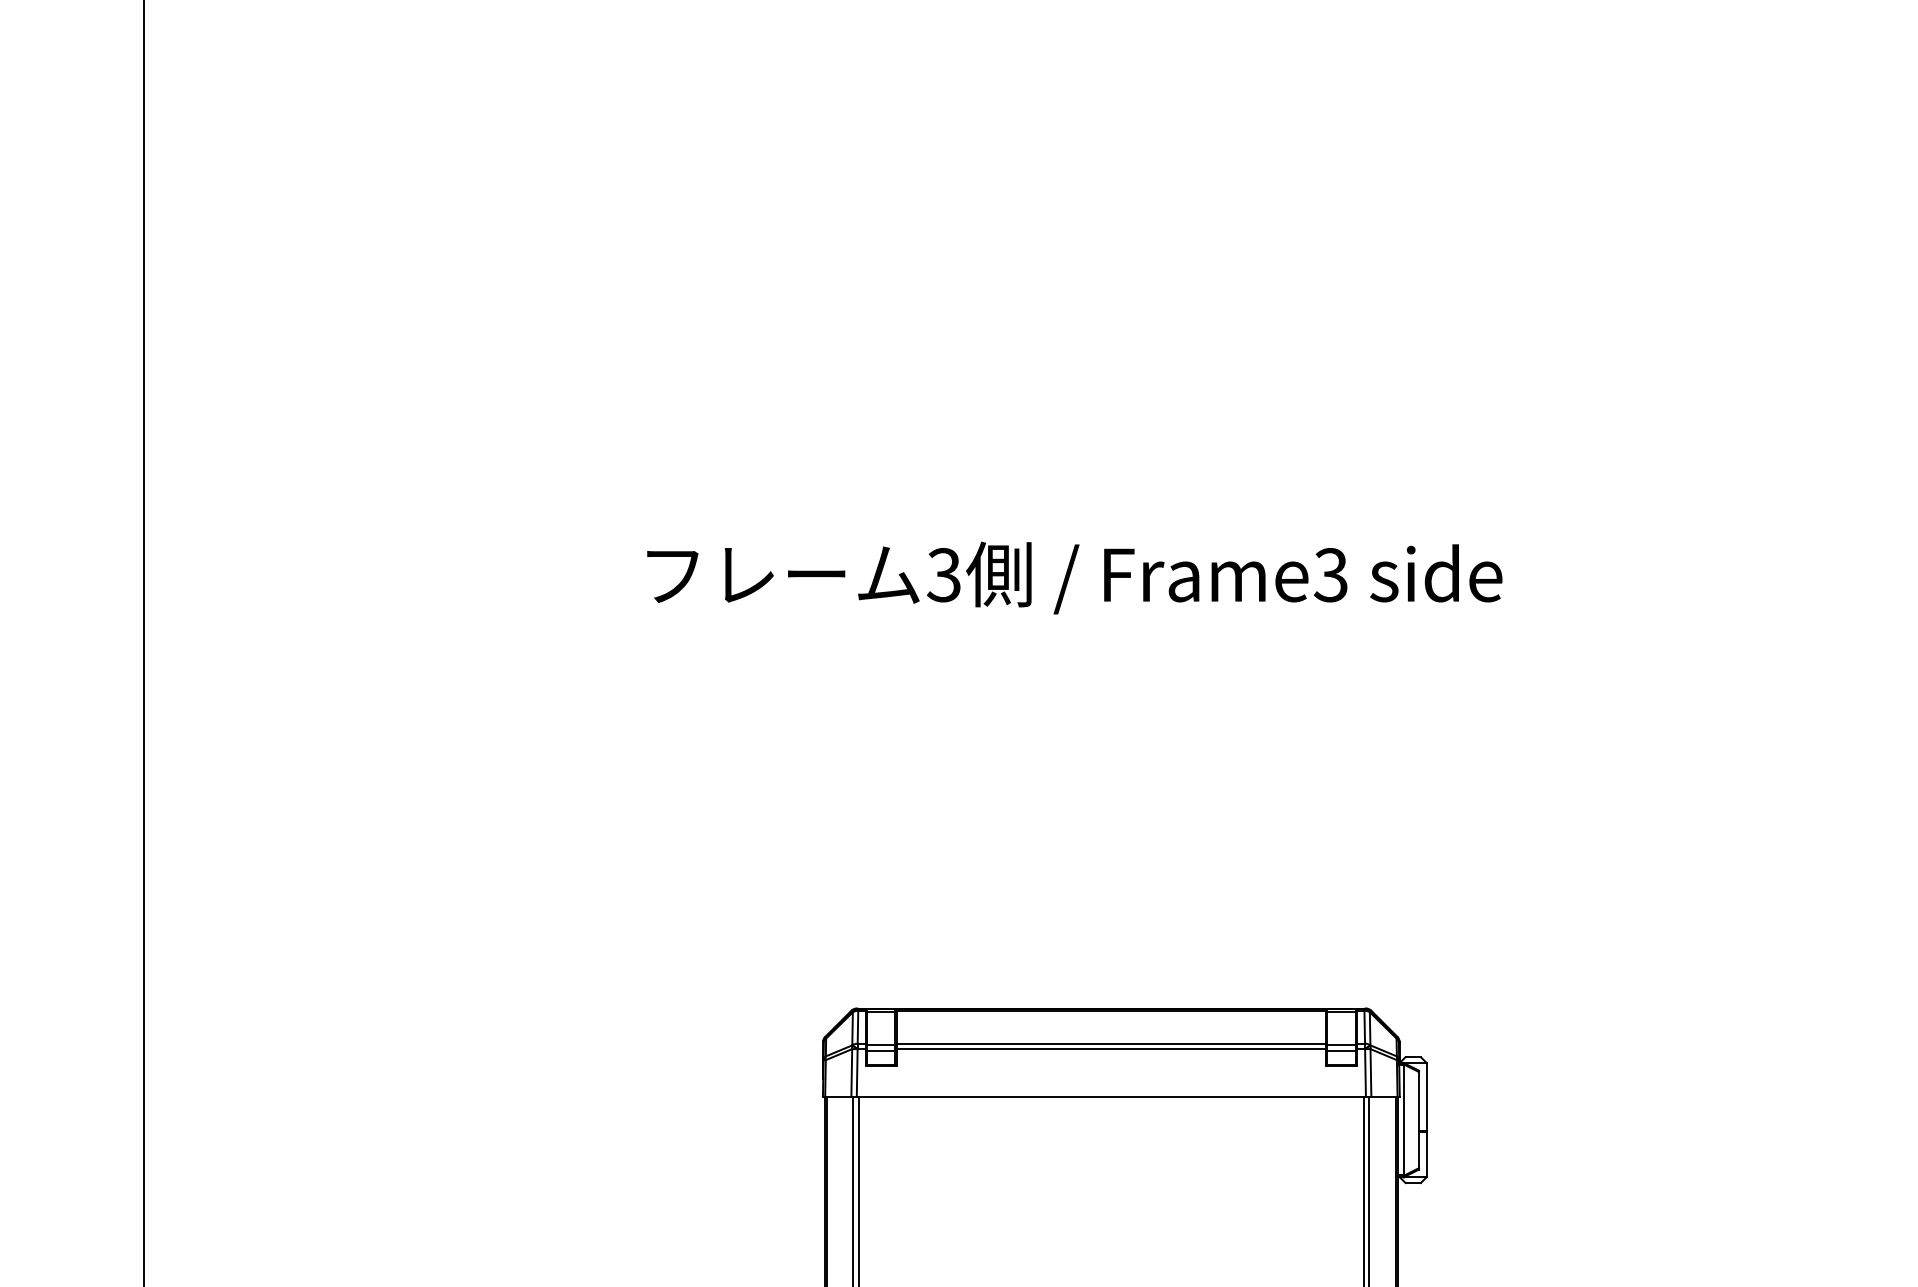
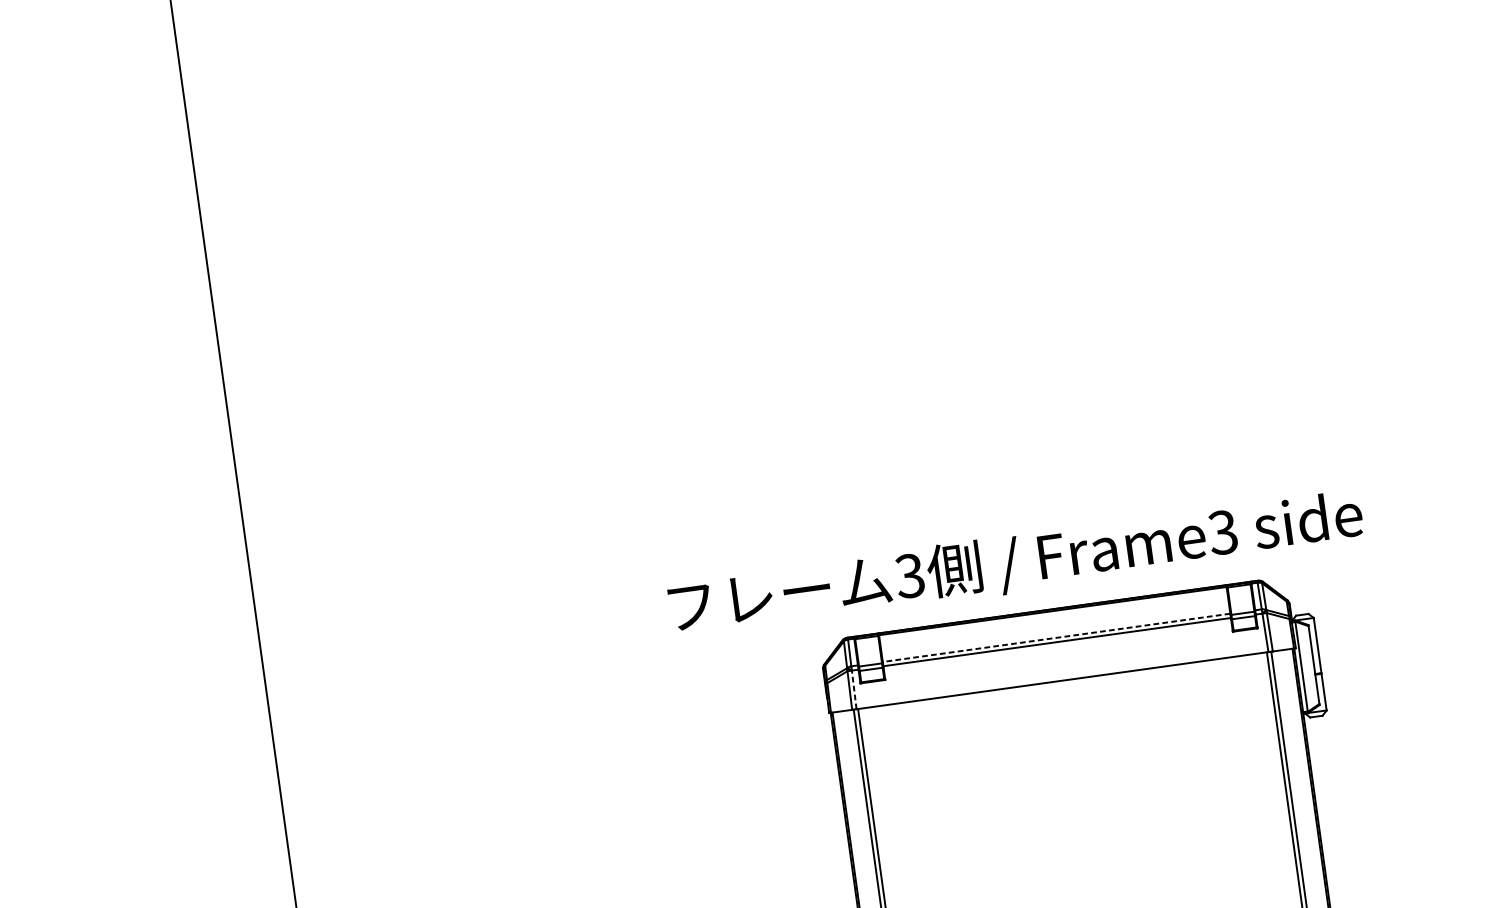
text: (1074, 577) -> (1015, 563), moved
line: (1111, 1043) -> (1056, 637), solid -> dashed
line: (857, 1072) -> (854, 689), solid -> dashed

